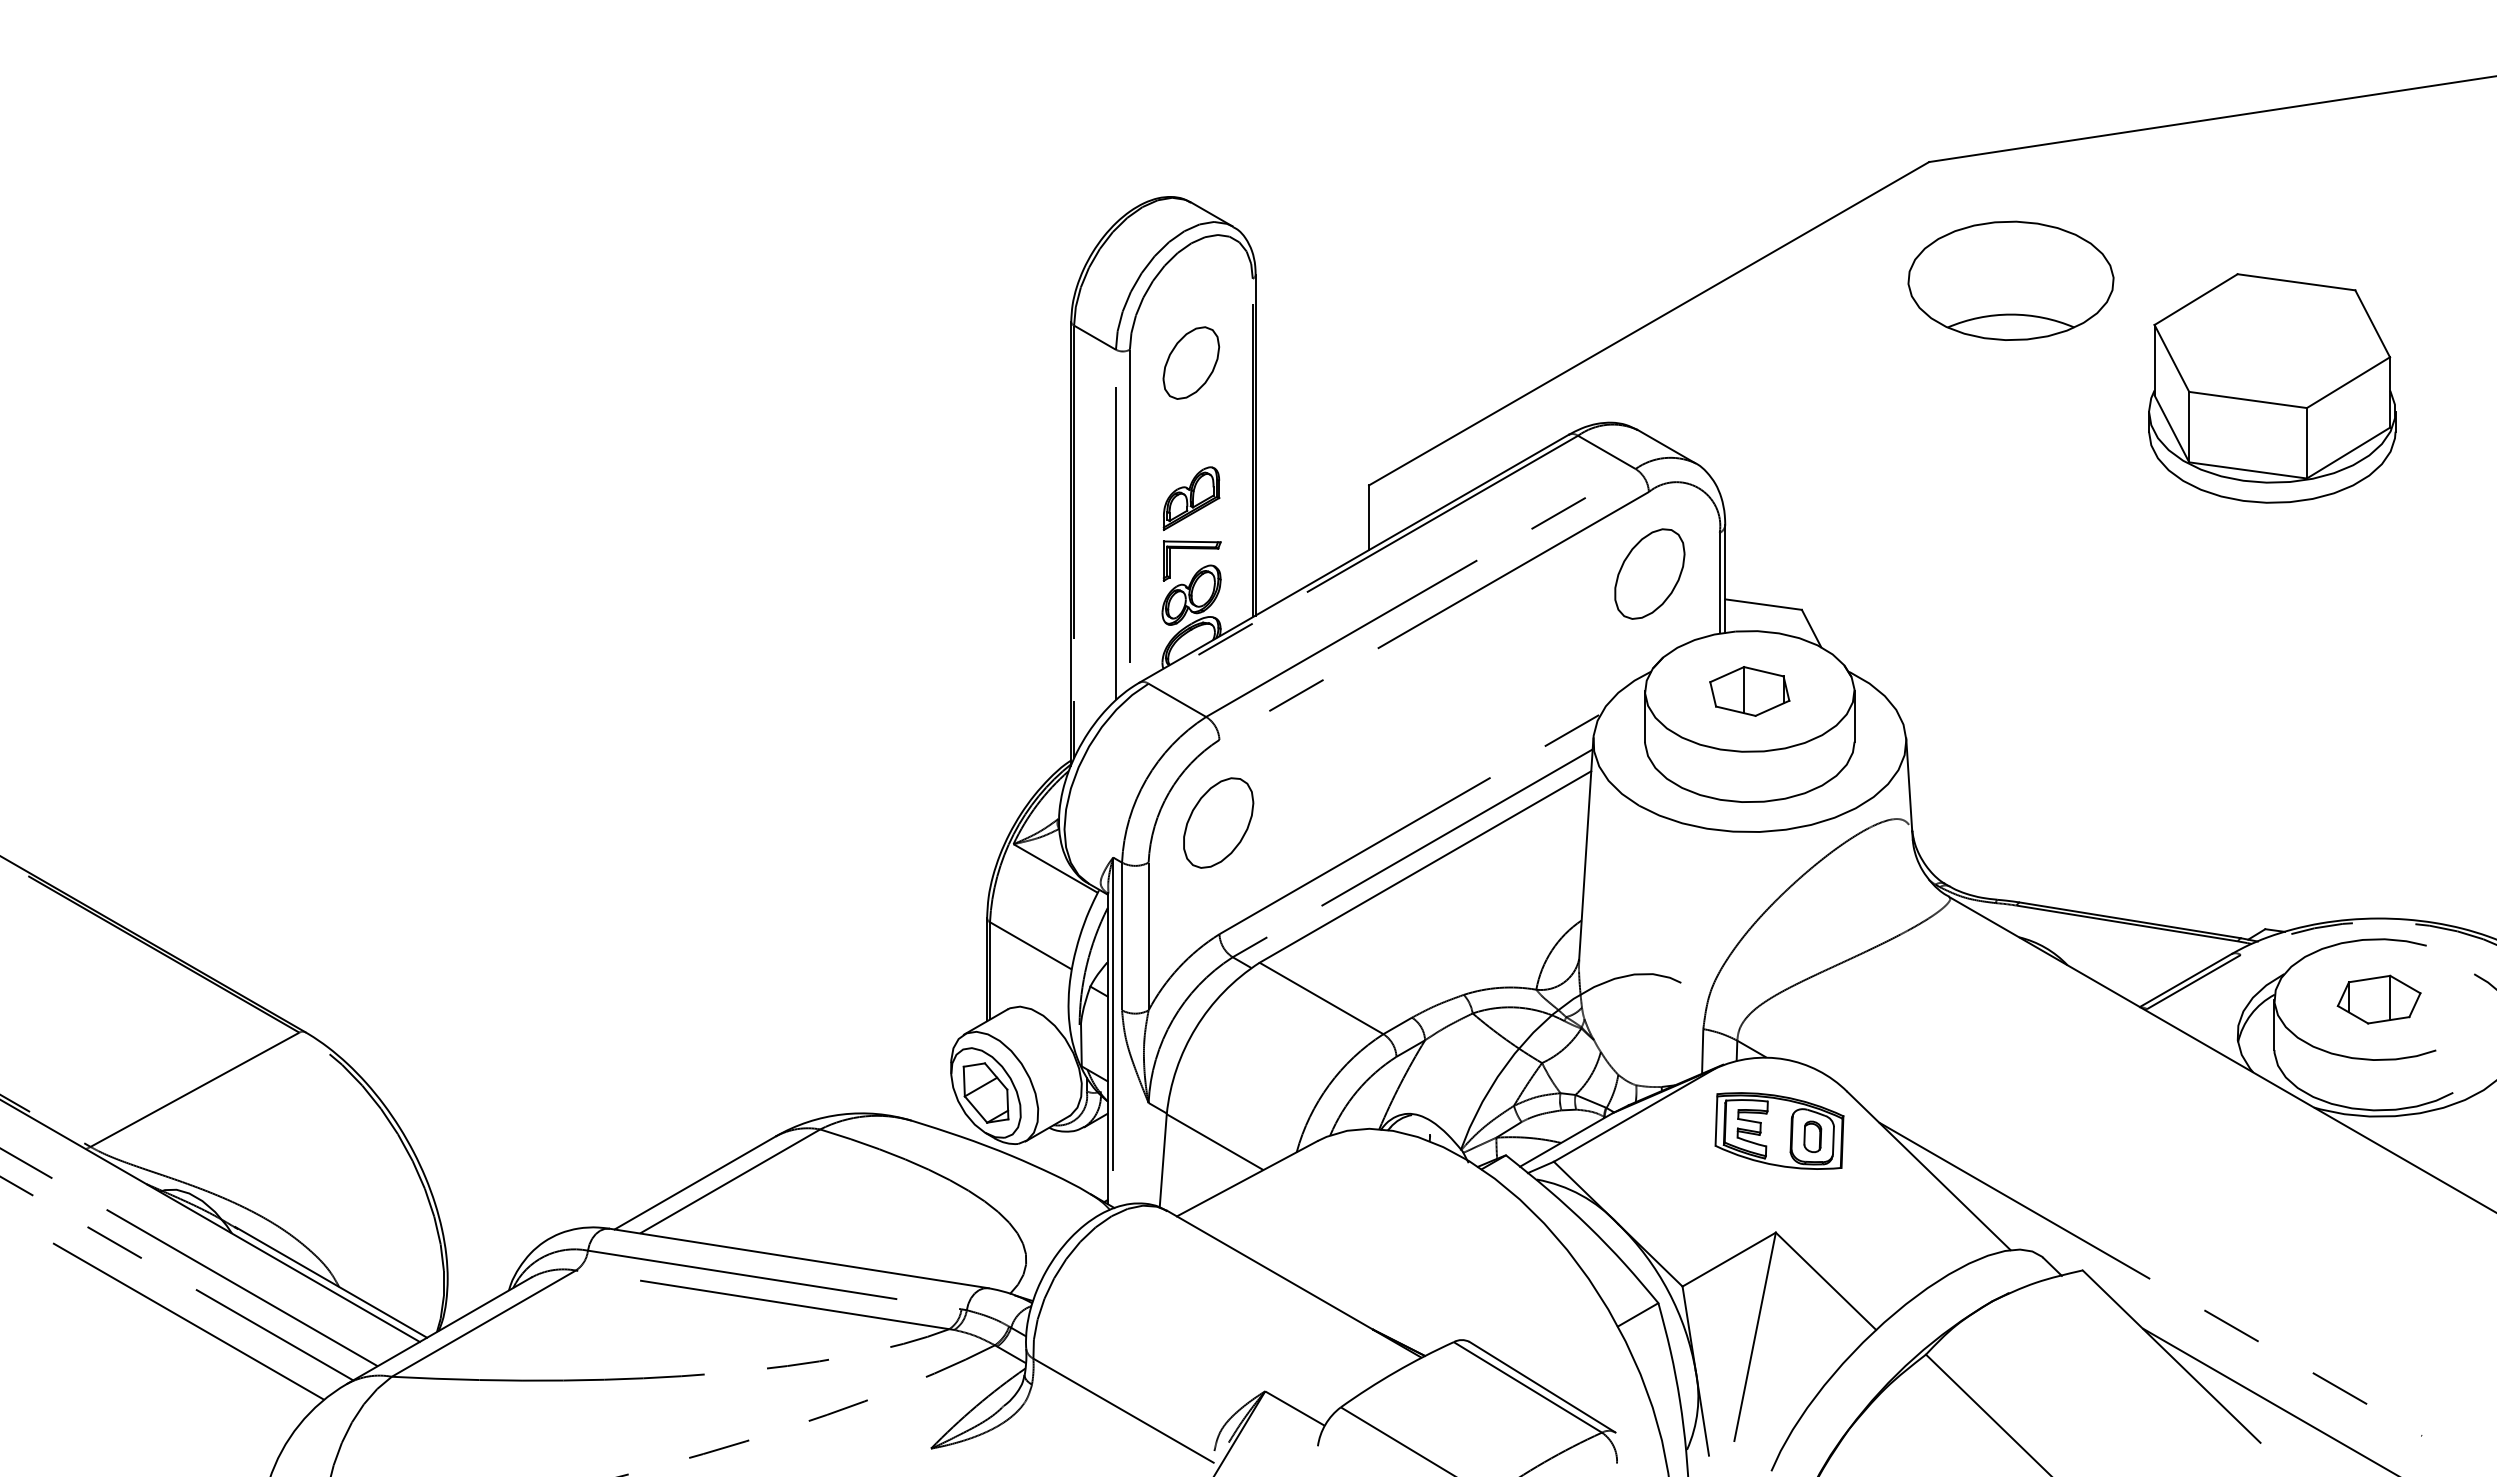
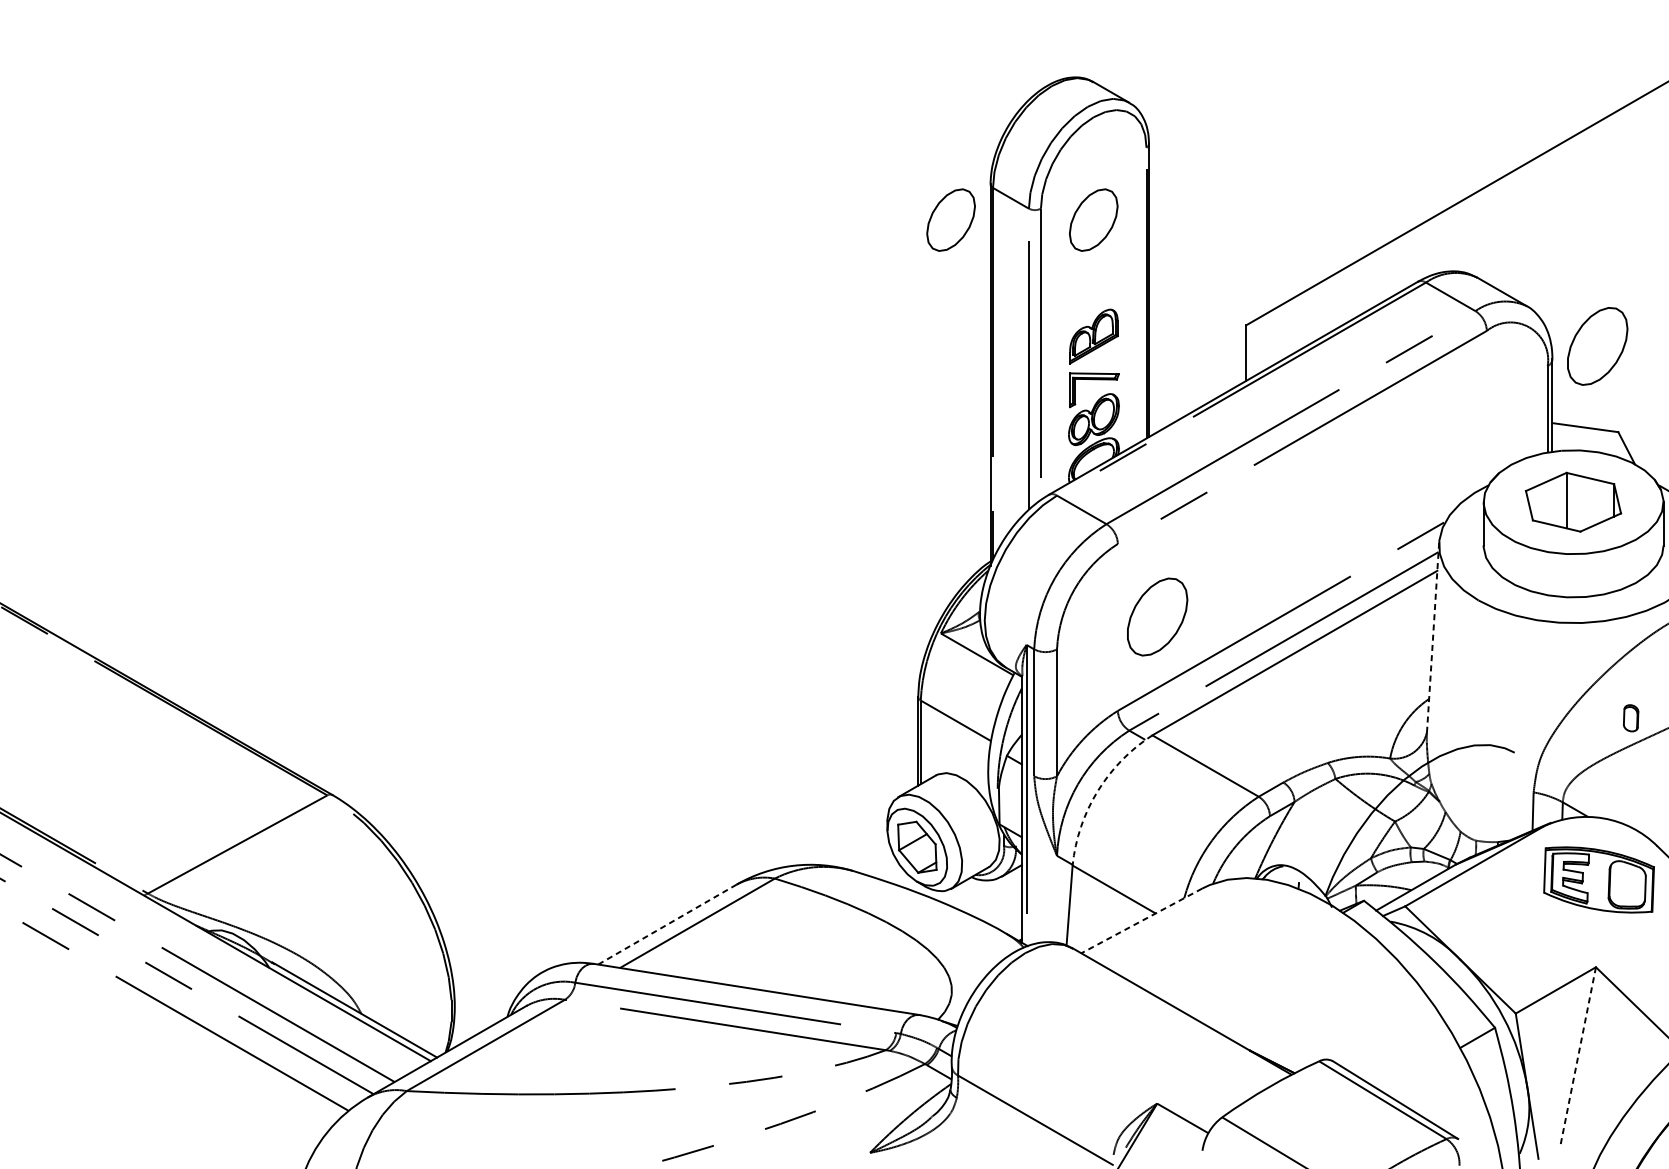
part: (1025, 362) -> (951, 219), added
part: (1649, 573) -> (1597, 345), moved
part: (1749, 691) -> (1573, 502), size x1.4
part: (1218, 822) -> (1157, 616), moved
line: (1586, 849) -> (1433, 638), solid -> dashed
arc: (1195, 1027) -> (1097, 790), solid -> dashed
part: (1812, 1136) -> (1630, 717), moved
line: (1247, 1178) -> (1141, 920), solid -> dashed
line: (694, 1183) -> (666, 925), solid -> dashed
line: (1755, 1337) -> (1578, 1057), solid -> dashed

